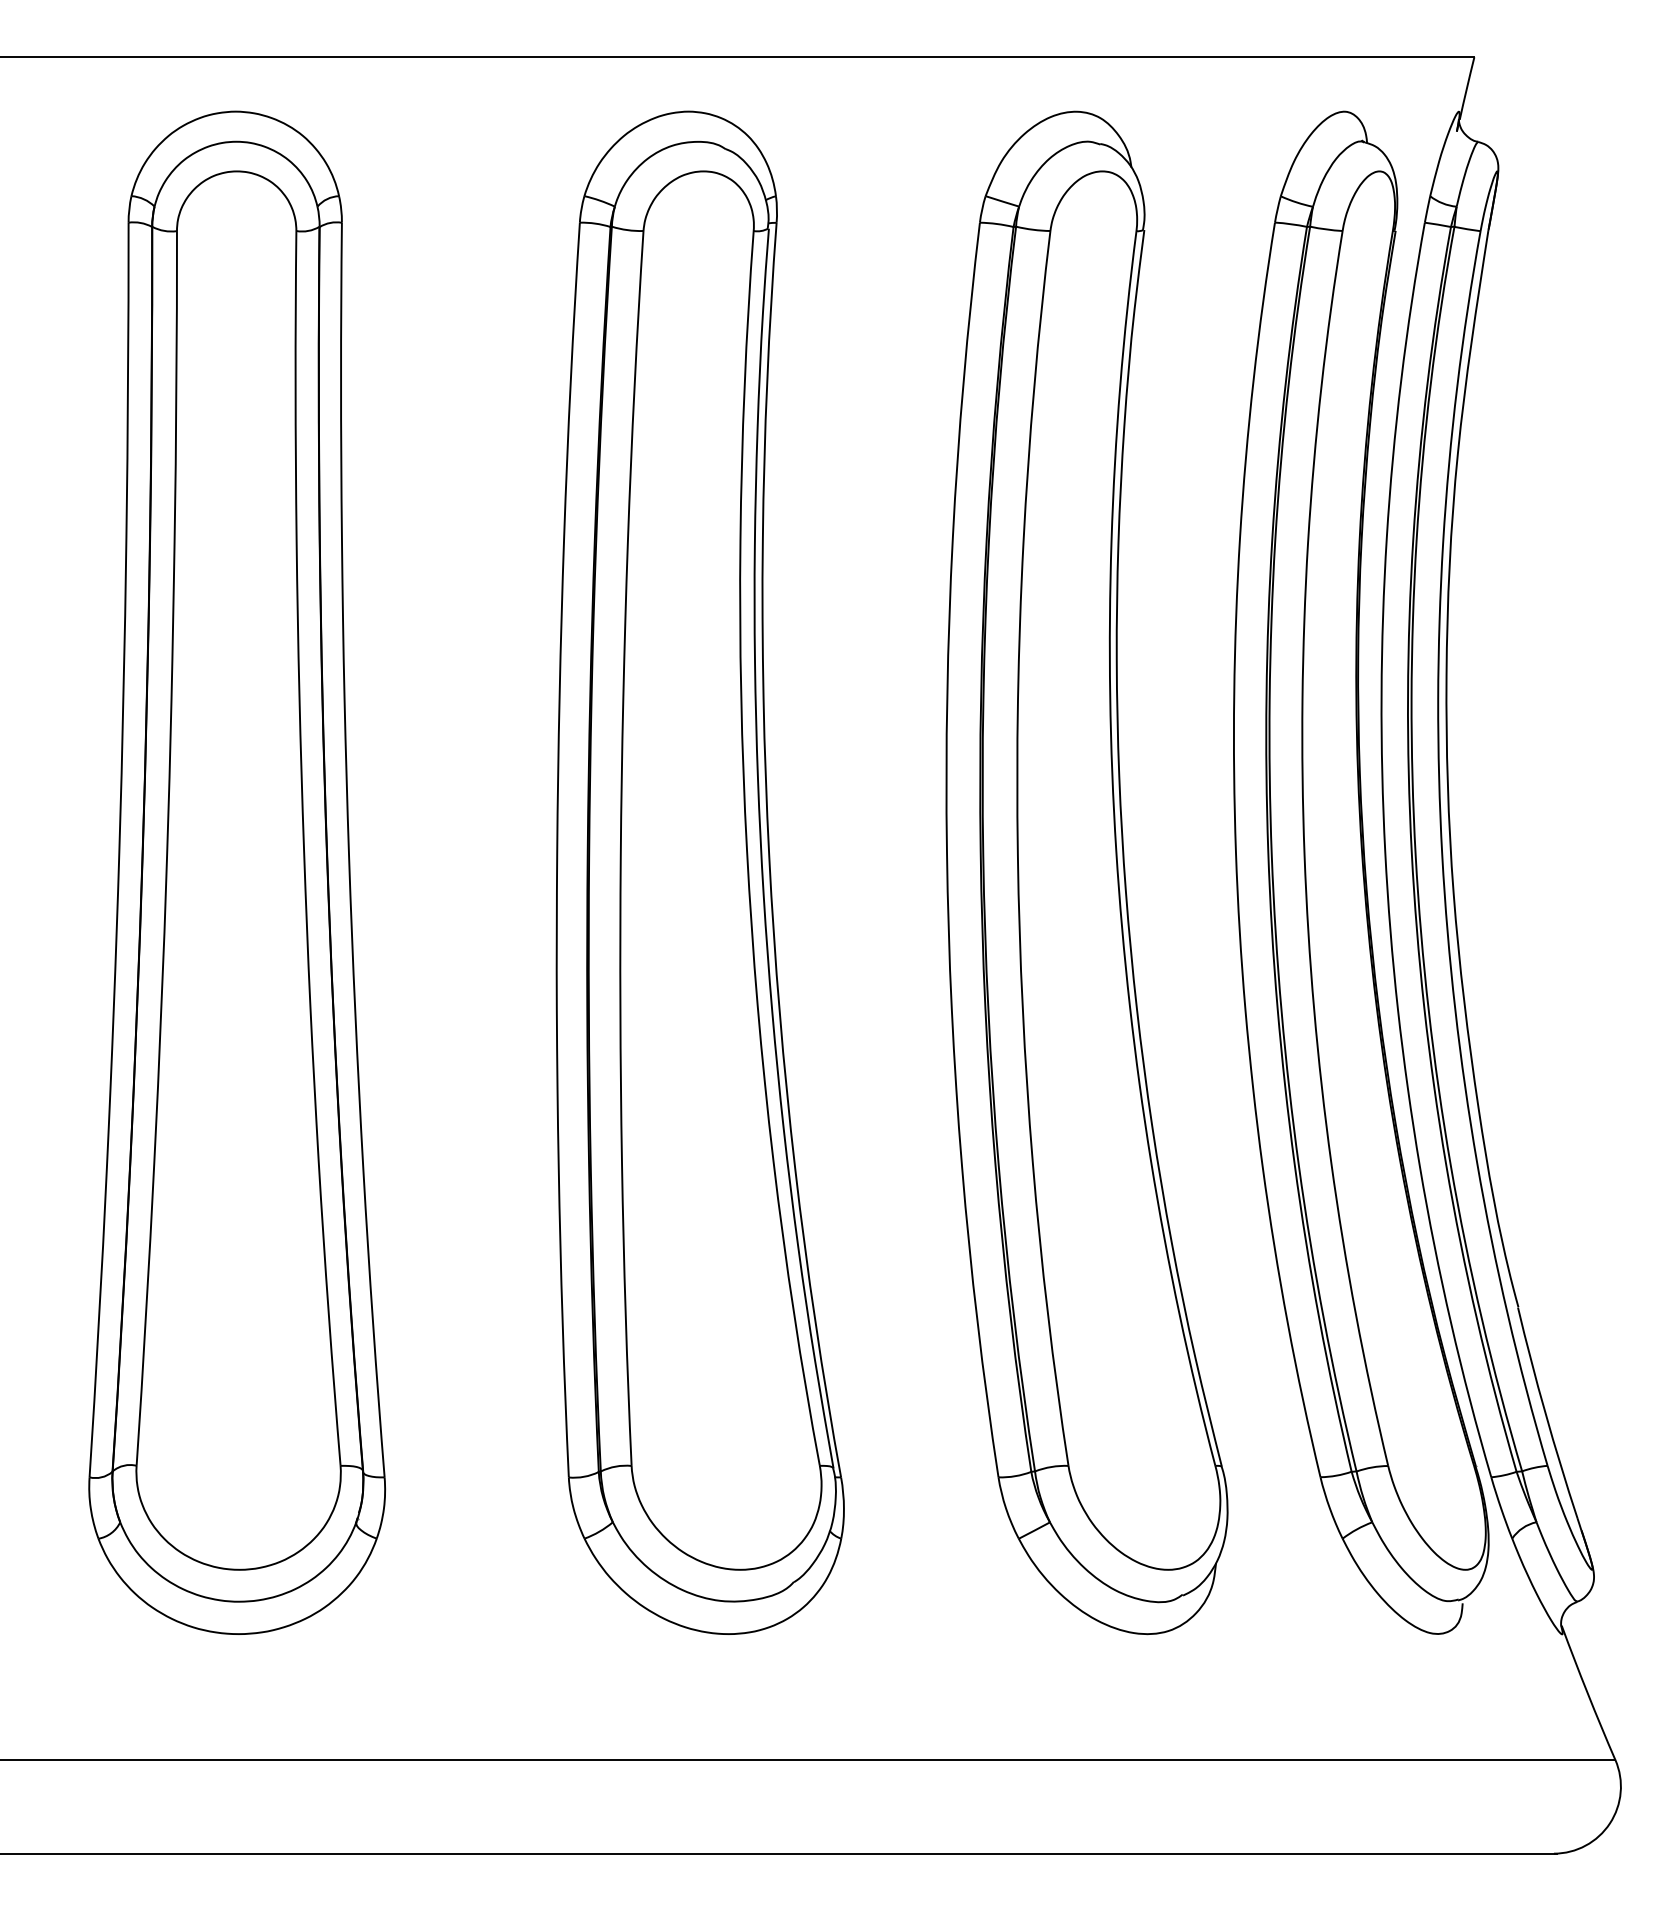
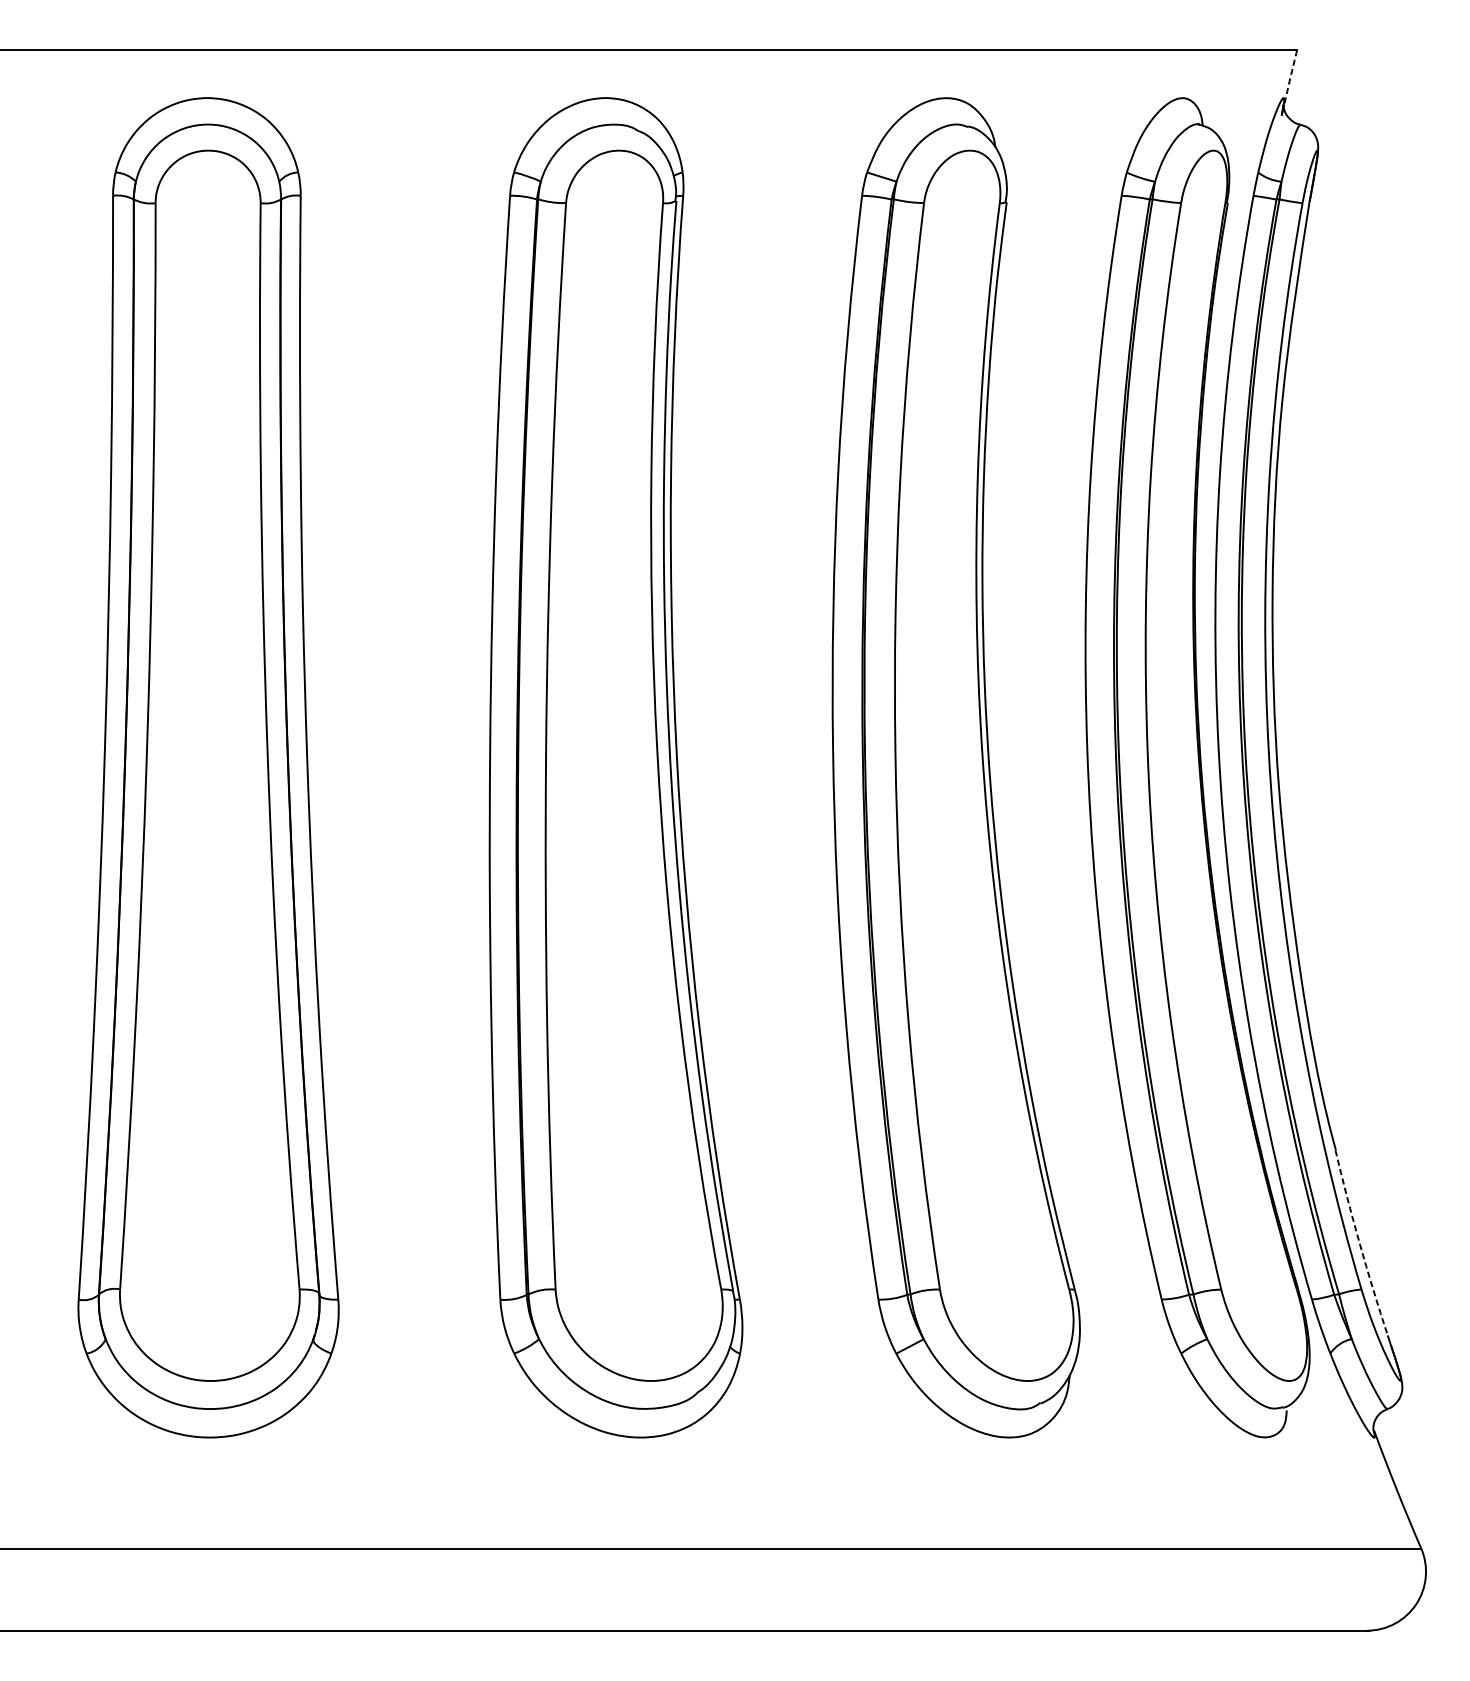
arc: (1466, 88) -> (1290, 77), solid -> dashed
arc: (1545, 1413) -> (1359, 1243), solid -> dashed

